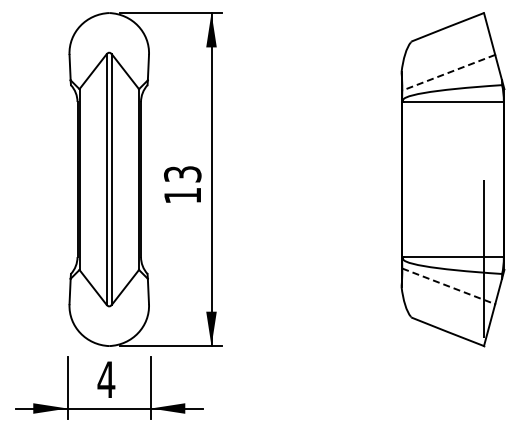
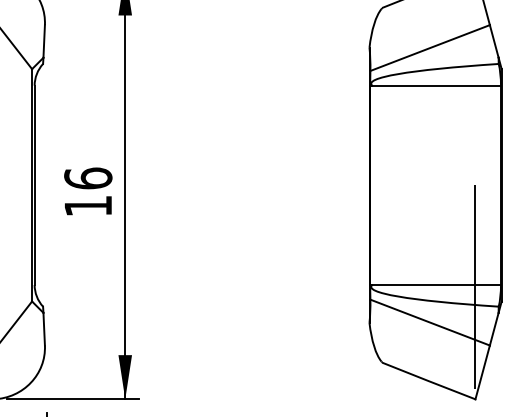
line: (448, 72) -> (429, 47), dashed -> solid
text: (182, 173) -> (87, 177), 13 -> 16
line: (448, 286) -> (429, 322), dashed -> solid

